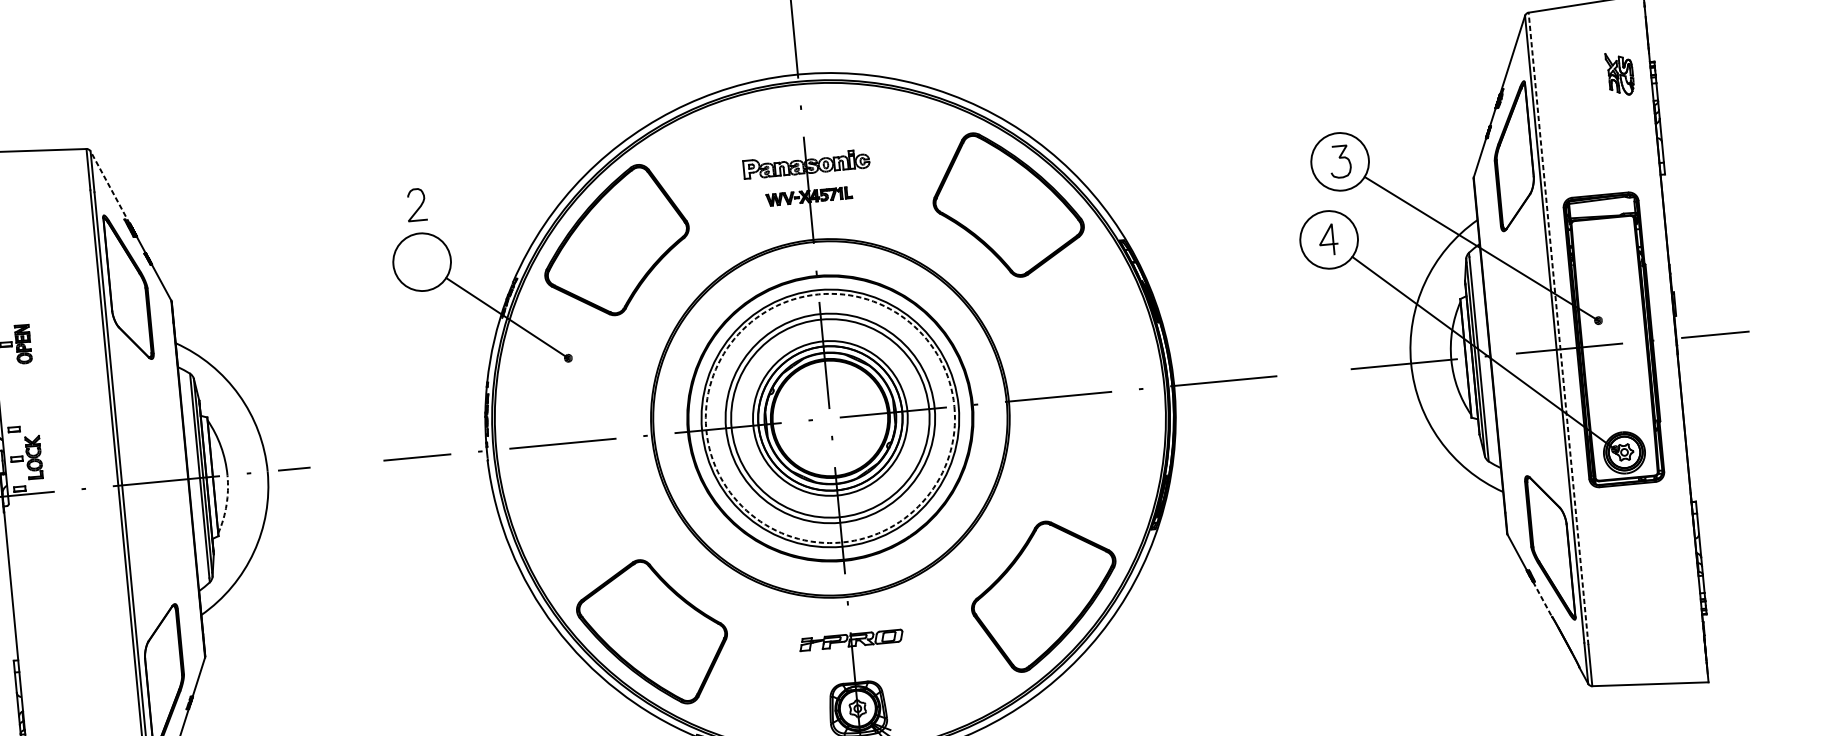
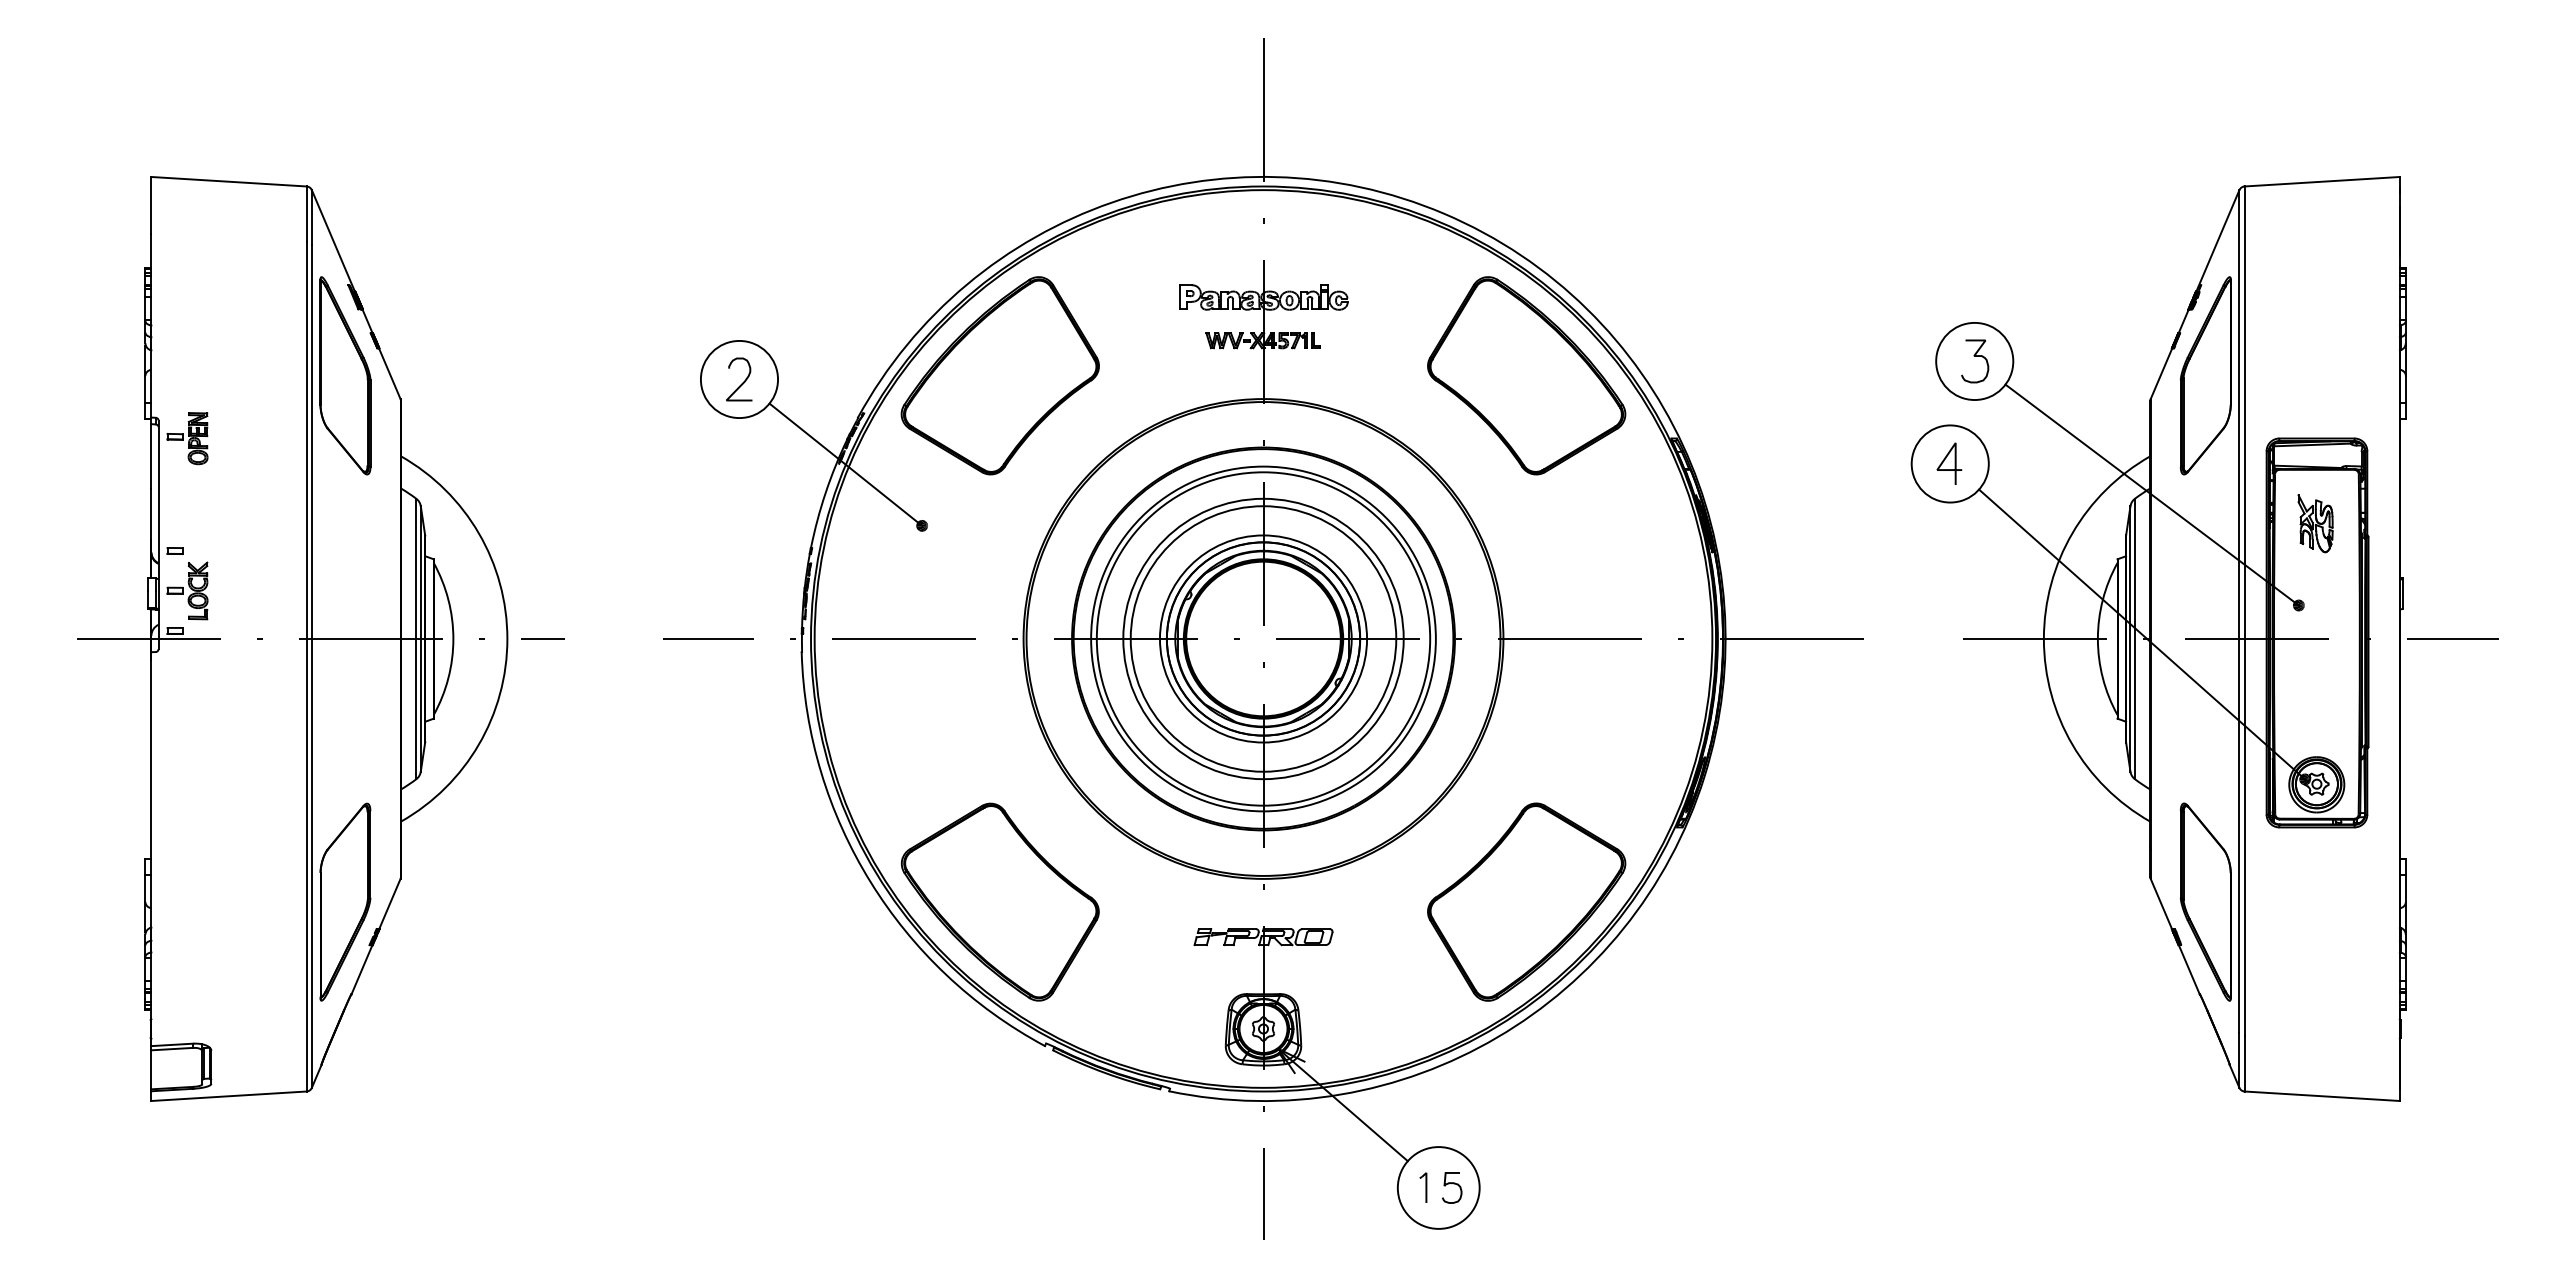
part: (1619, 73) -> (2315, 523), moved
line: (110, 187) -> (333, 240), dashed -> solid
curve: (419, 206) -> (742, 382), moved
line: (1558, 328) -> (2244, 611), dashed -> solid
circle: (830, 418) -> (1263, 638), dashed -> solid
arc: (226, 505) -> (448, 678), dashed -> solid
line: (1542, 599) -> (2189, 969), dashed -> solid

